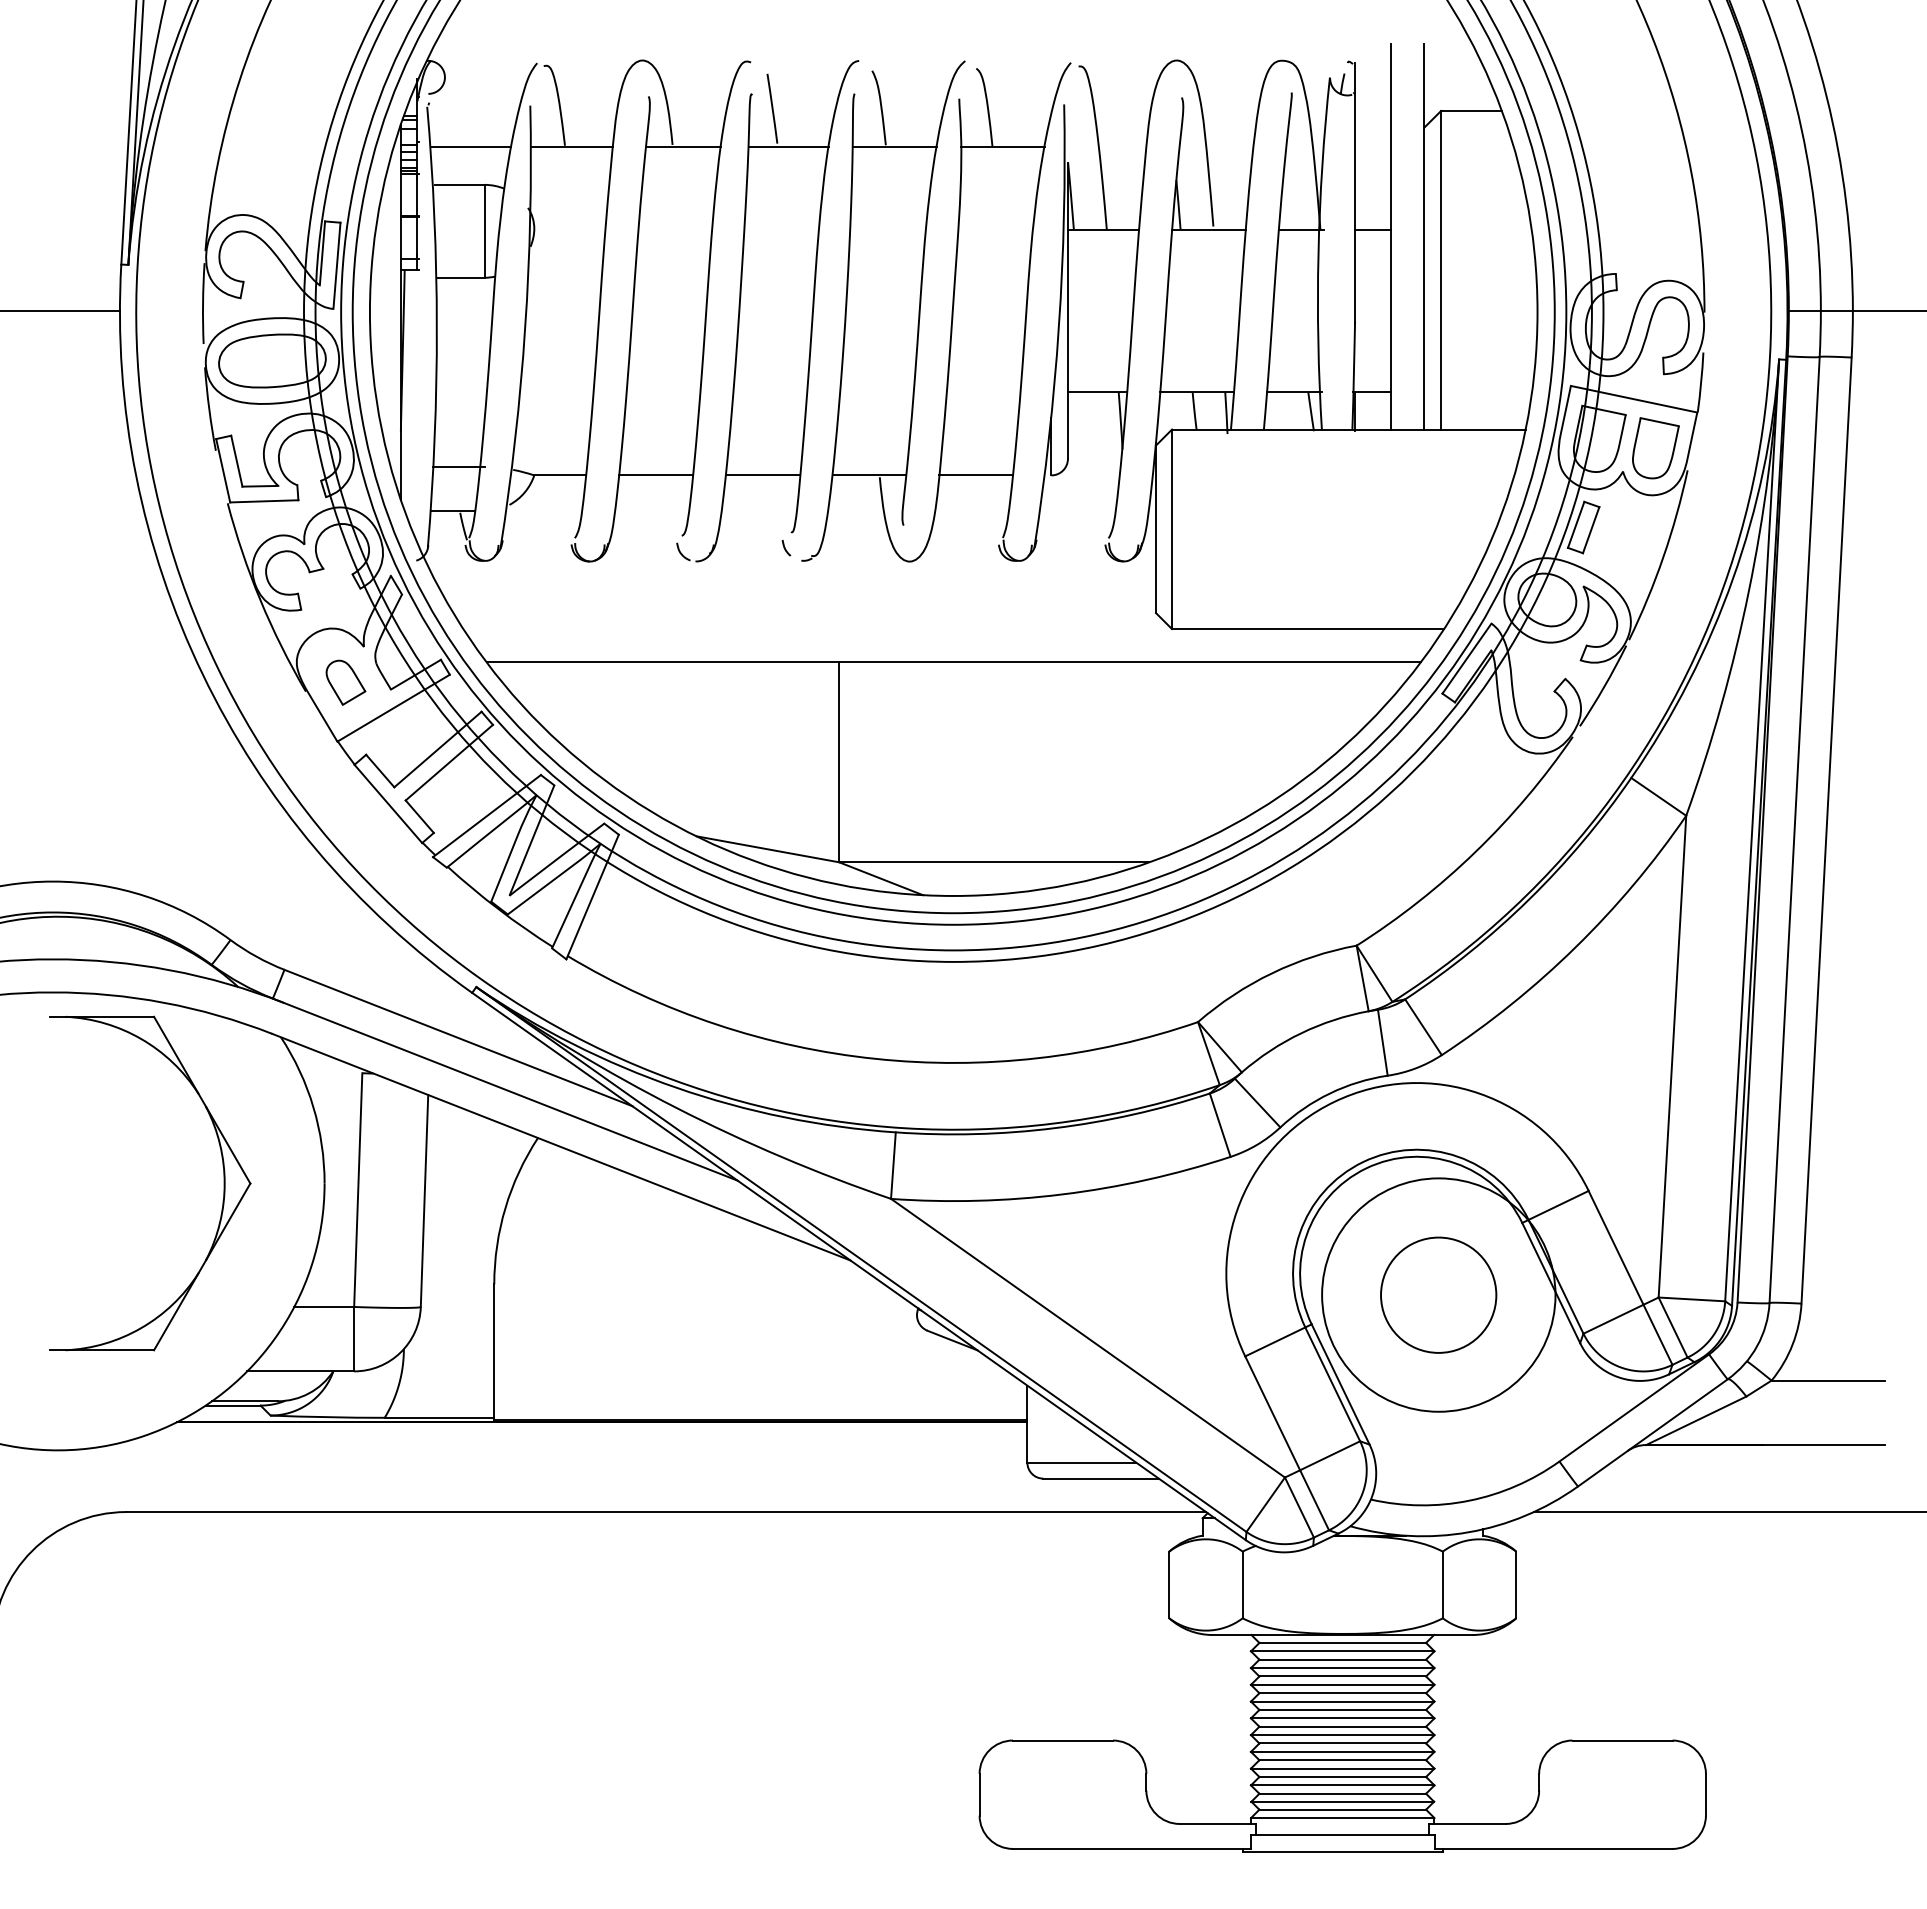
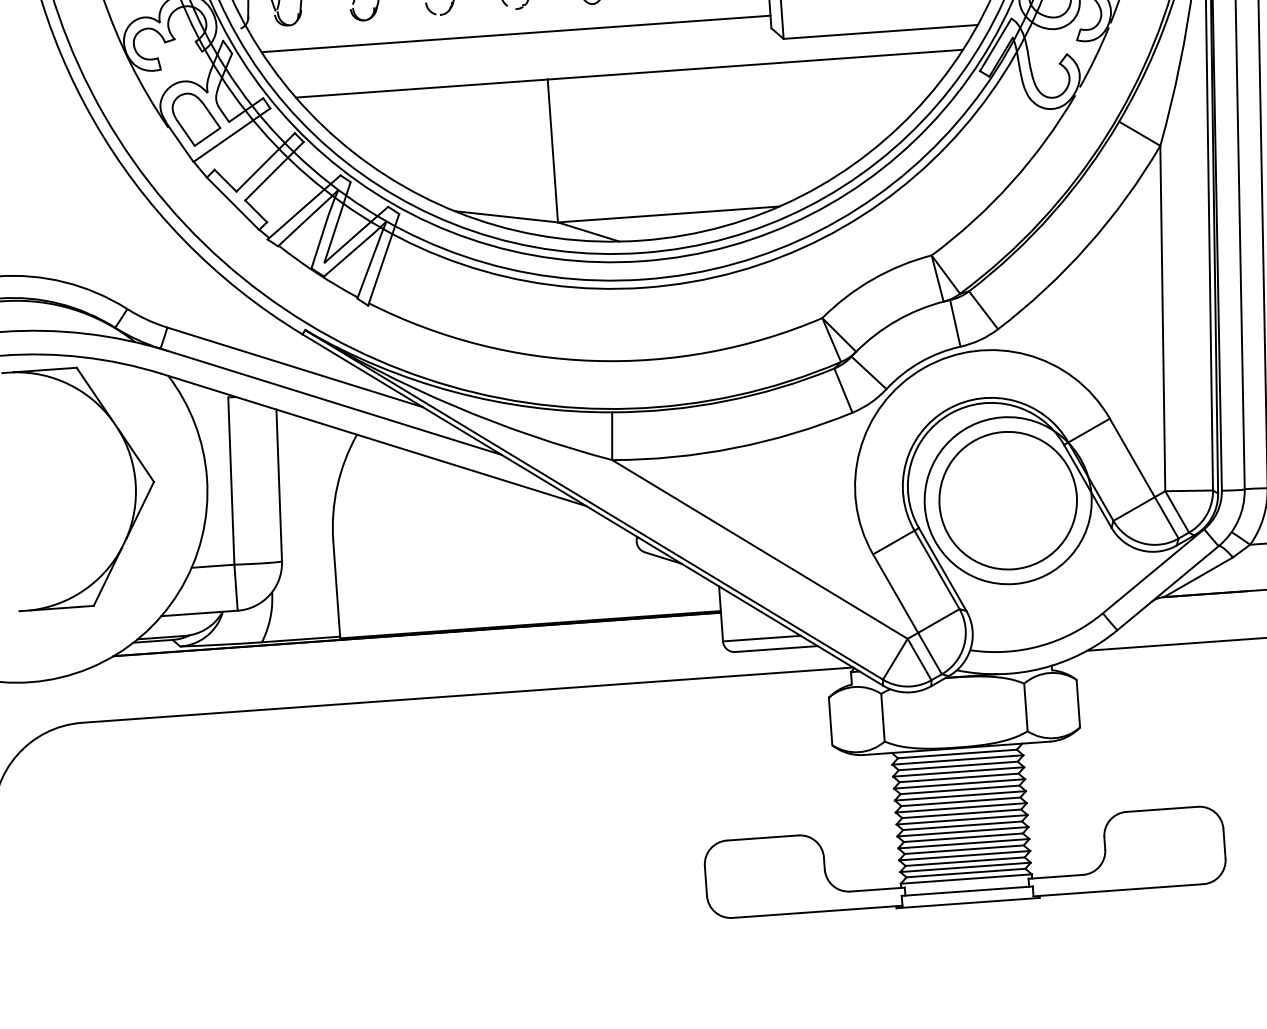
line: (799, 595) -> (515, 33), added
part: (345, 682) -> (196, 119), size x1.67
circle: (1438, 1295) -> (1008, 501), size x1.67

